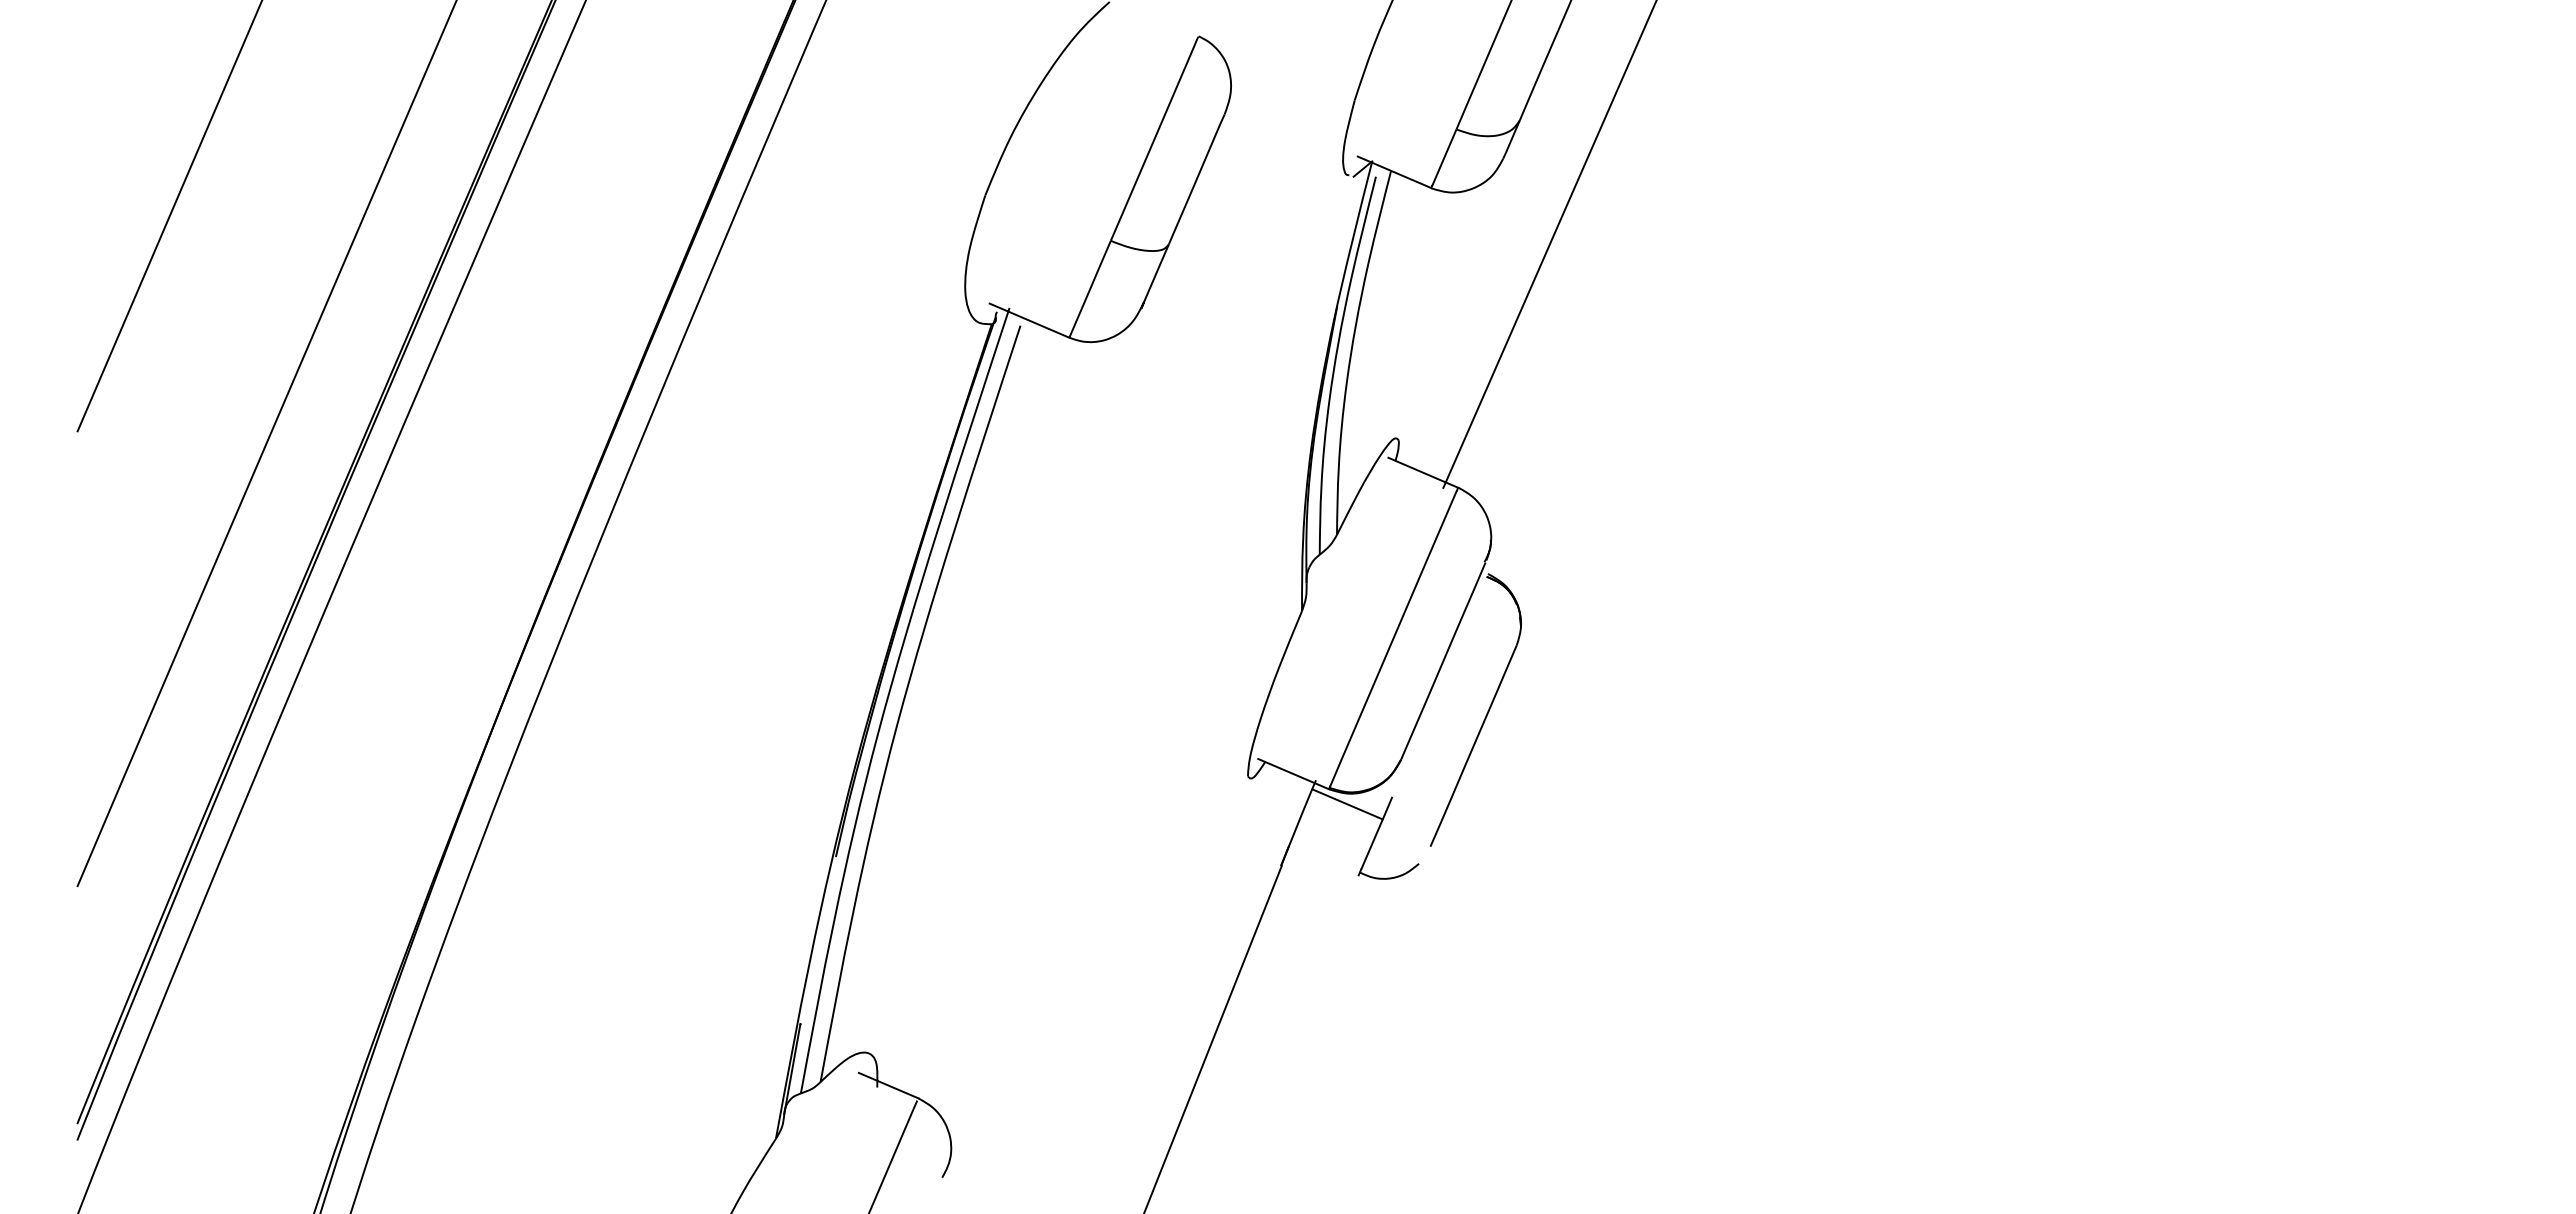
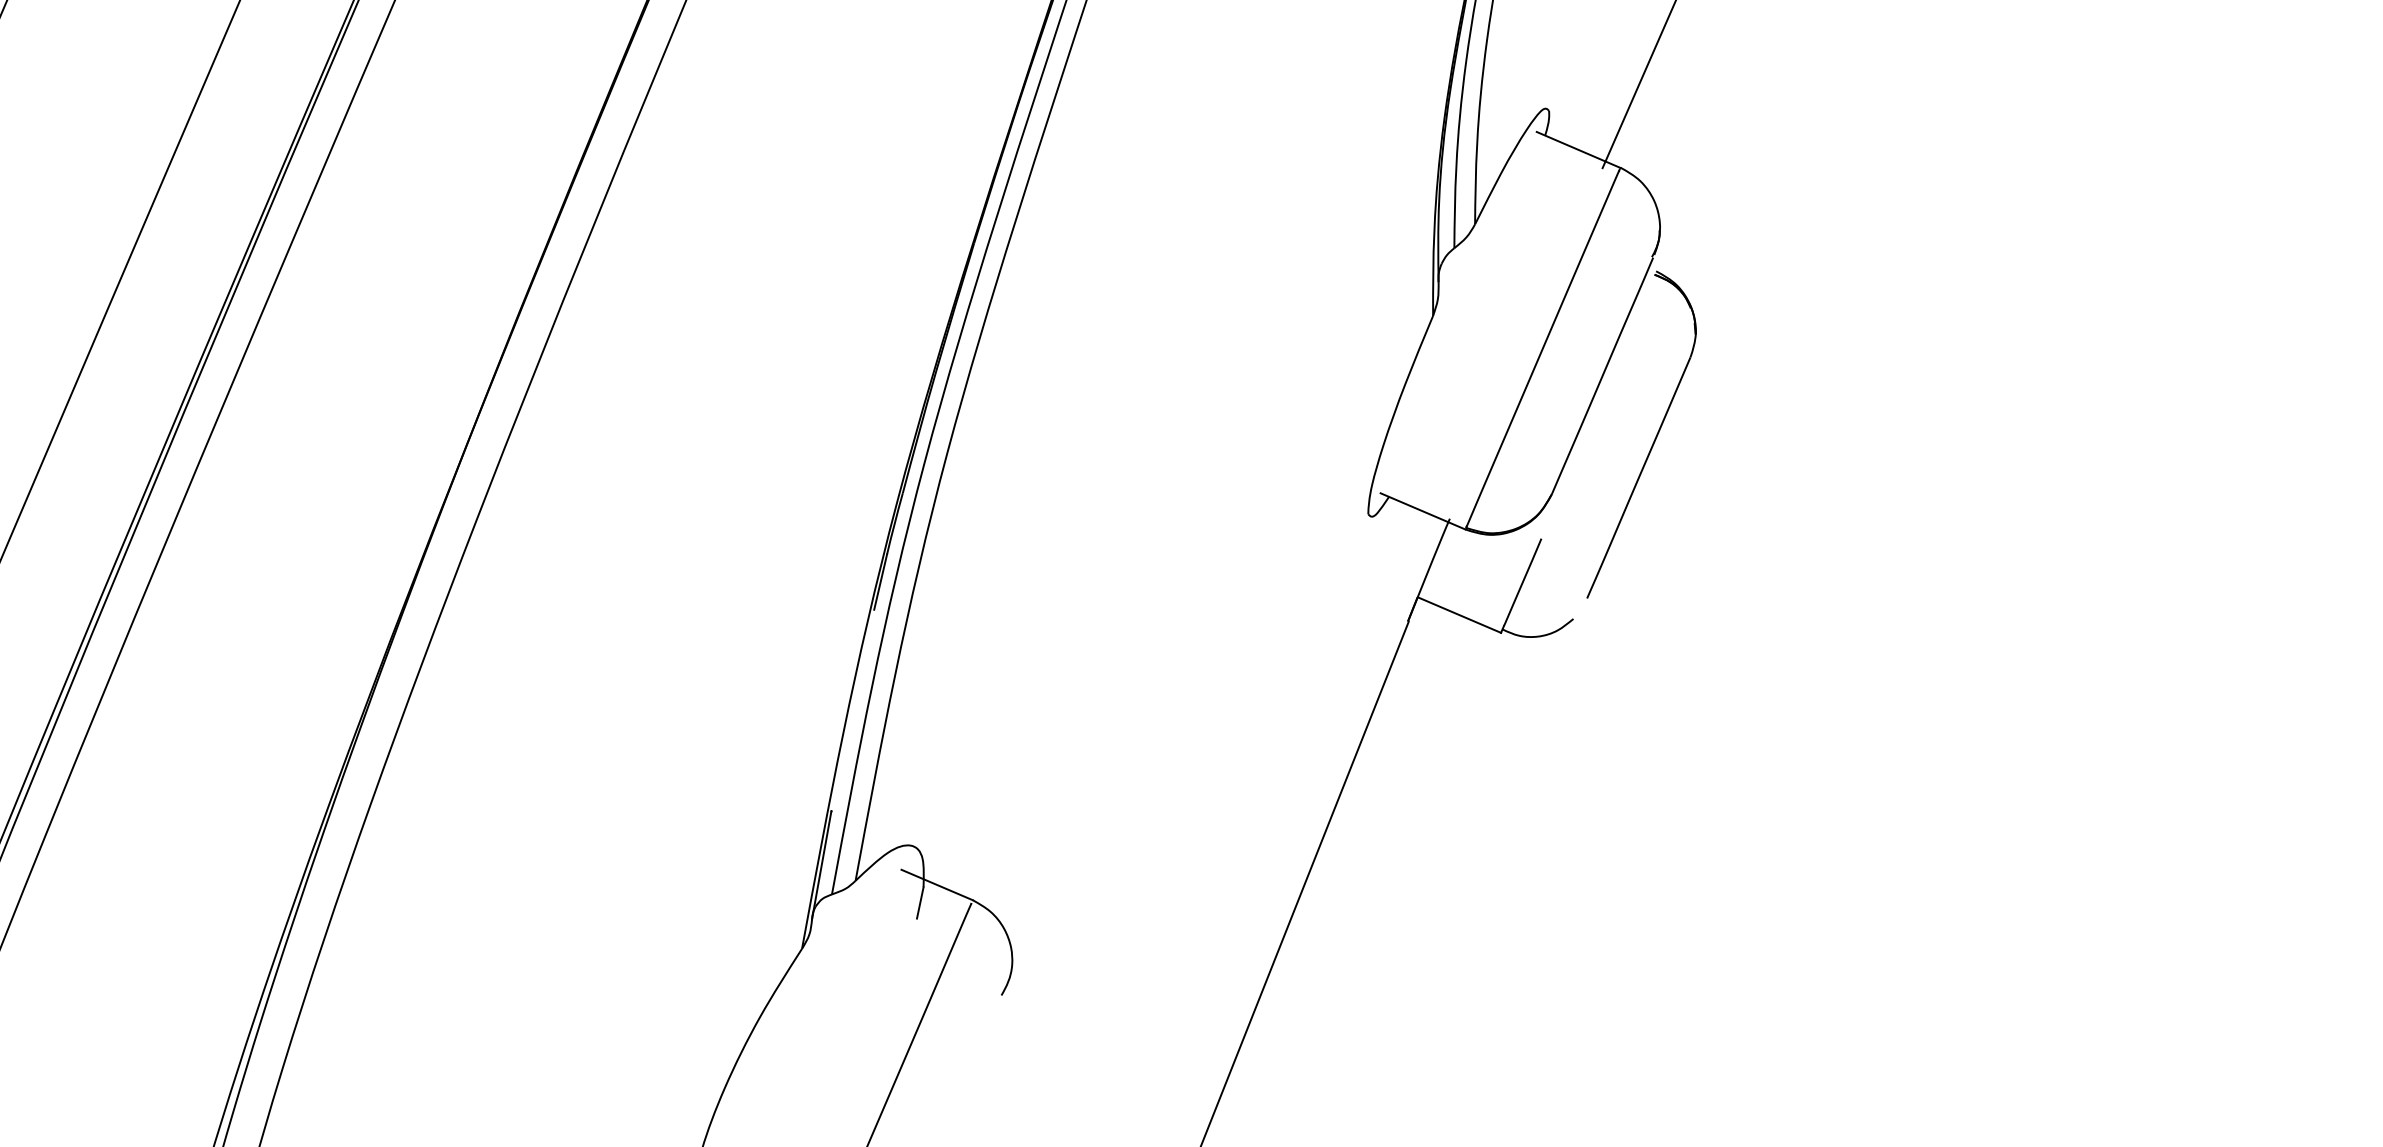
line: (1347, 804) -> (1458, 615), moved
line: (874, 1100) -> (920, 902), added

